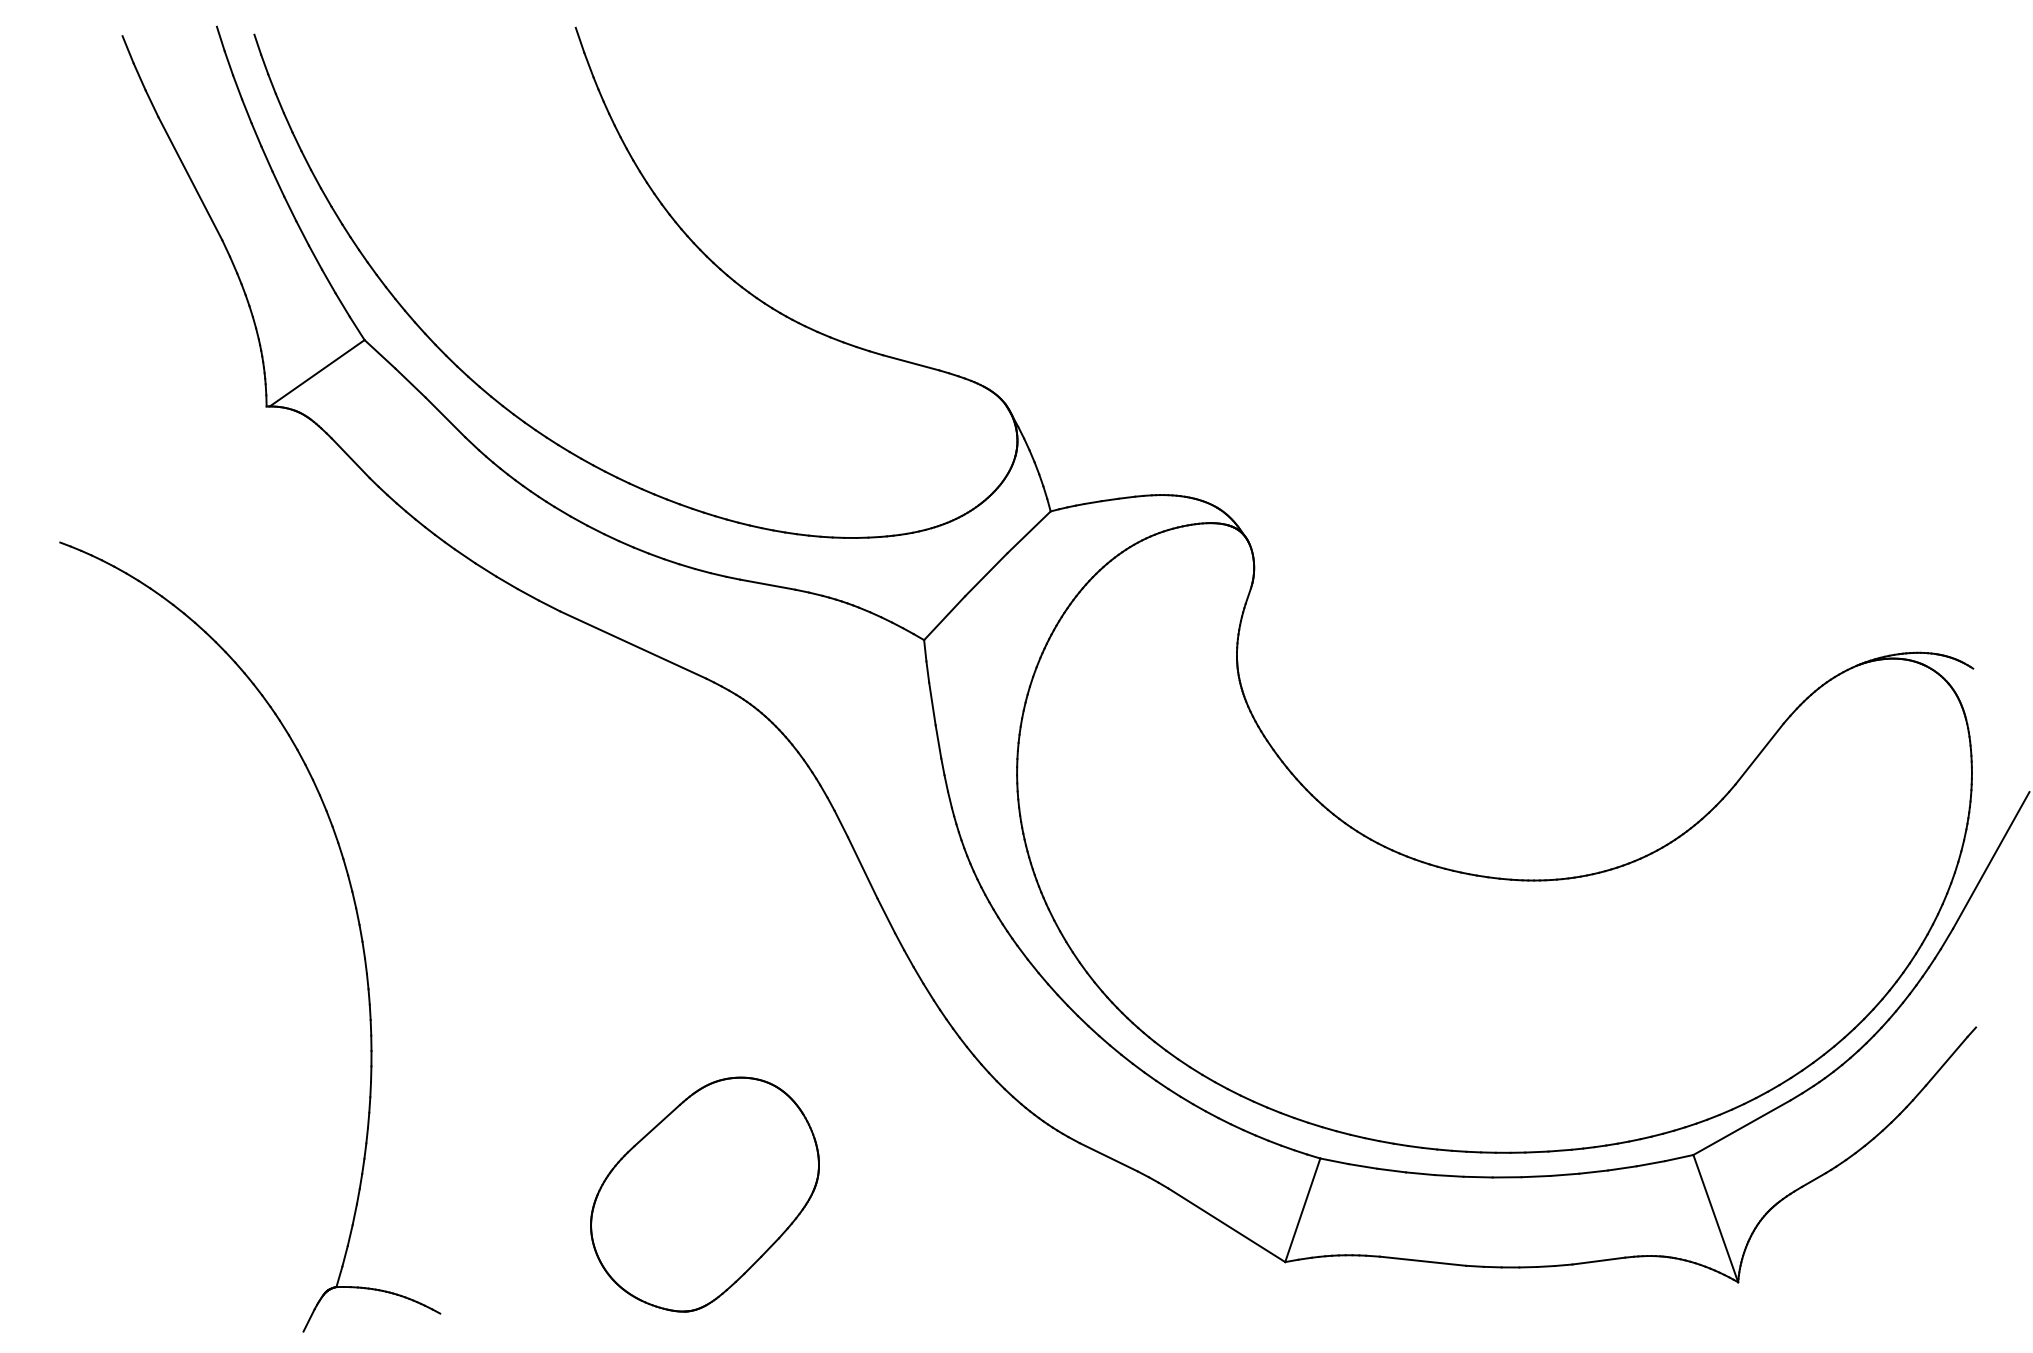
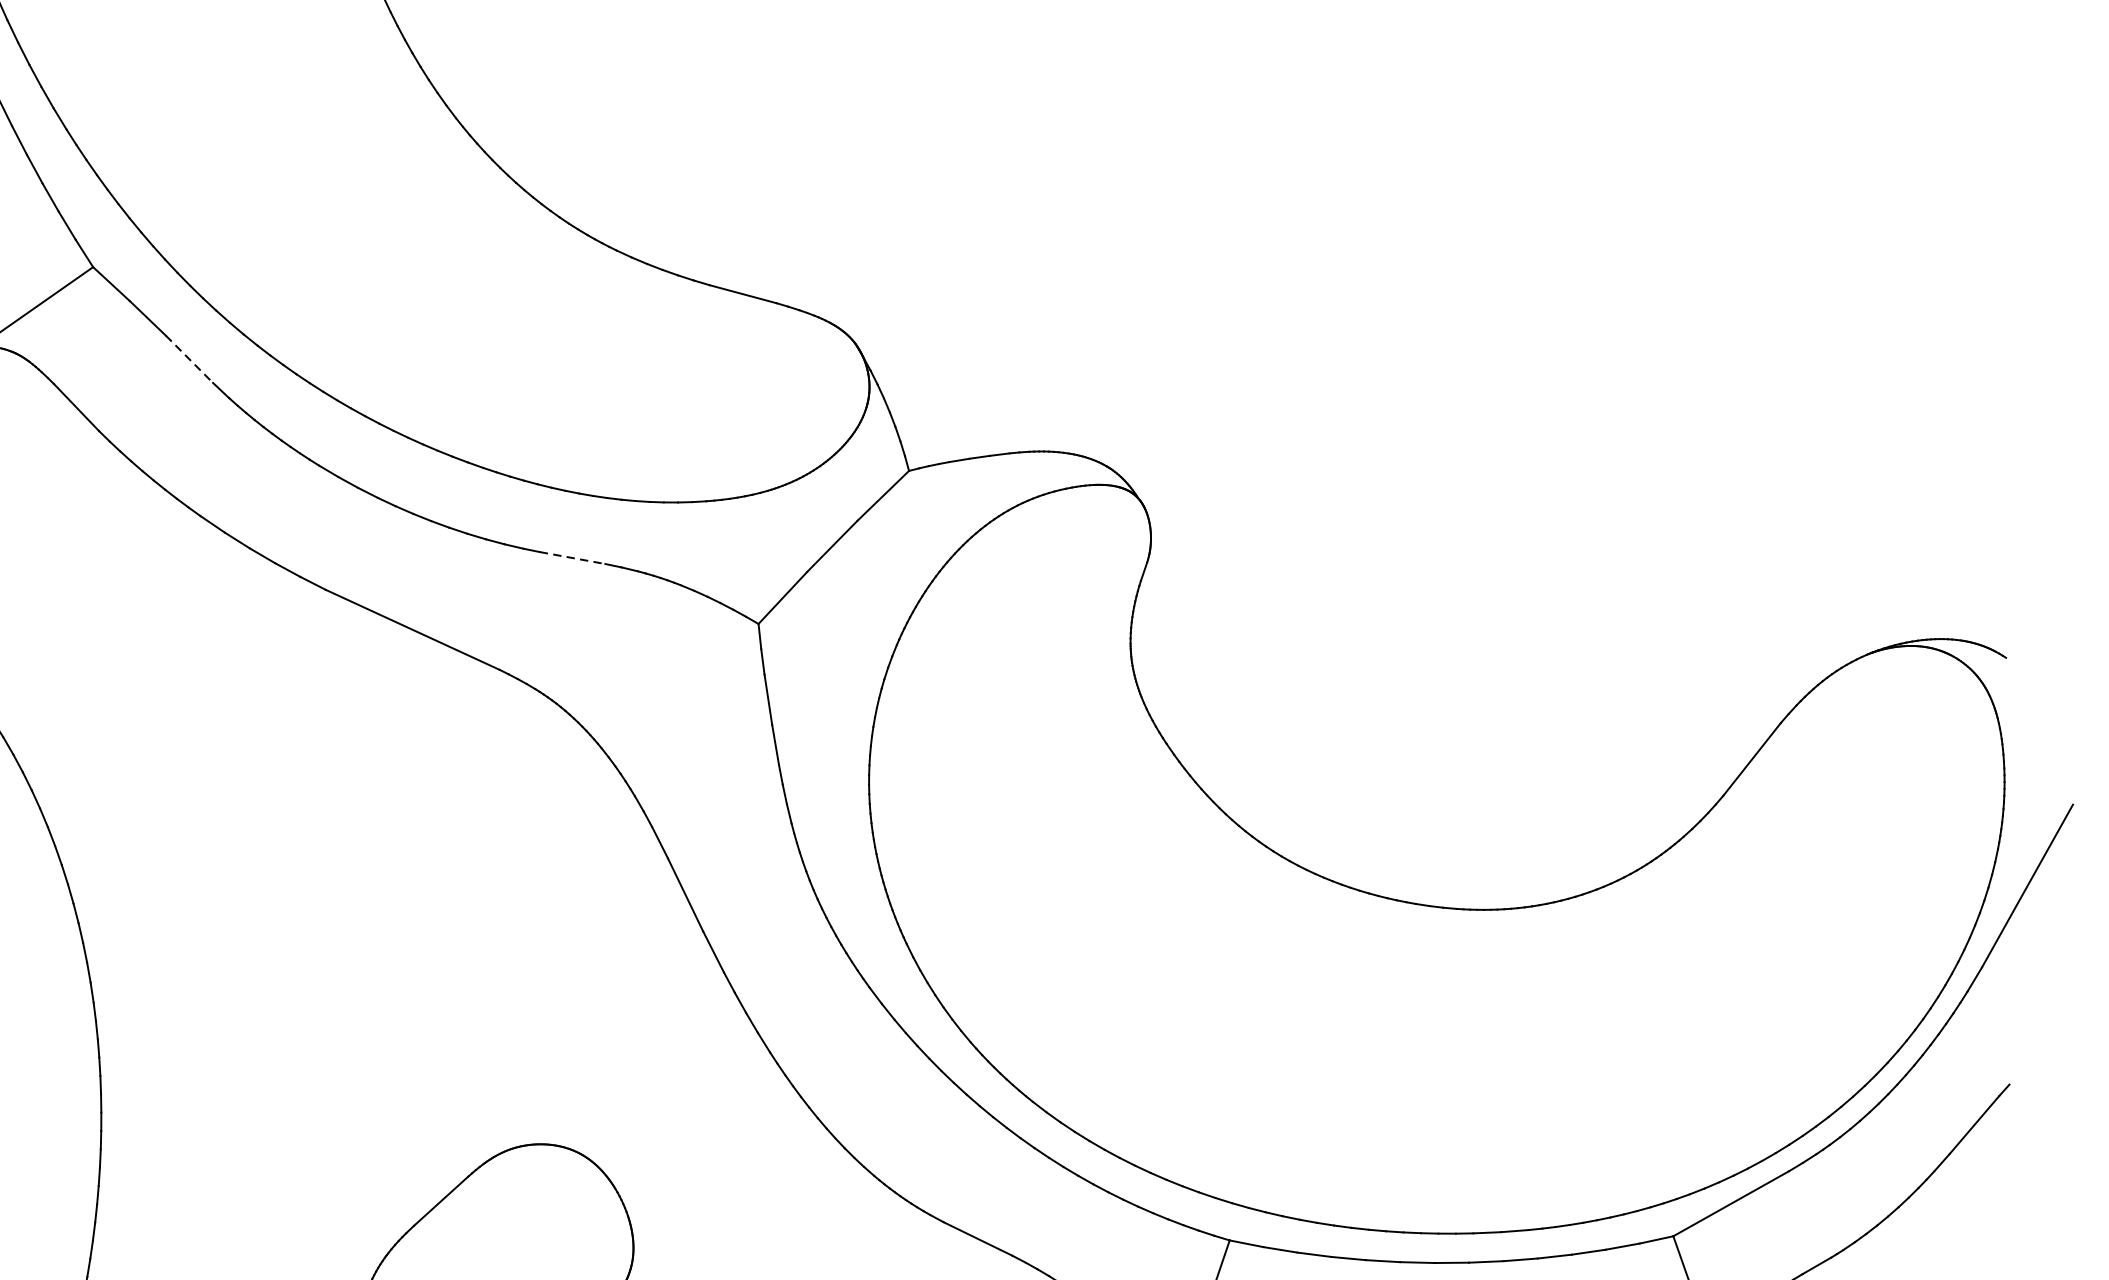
line: (445, 417) -> (189, 359), solid -> dashed
line: (768, 584) -> (573, 557), solid -> dashed

